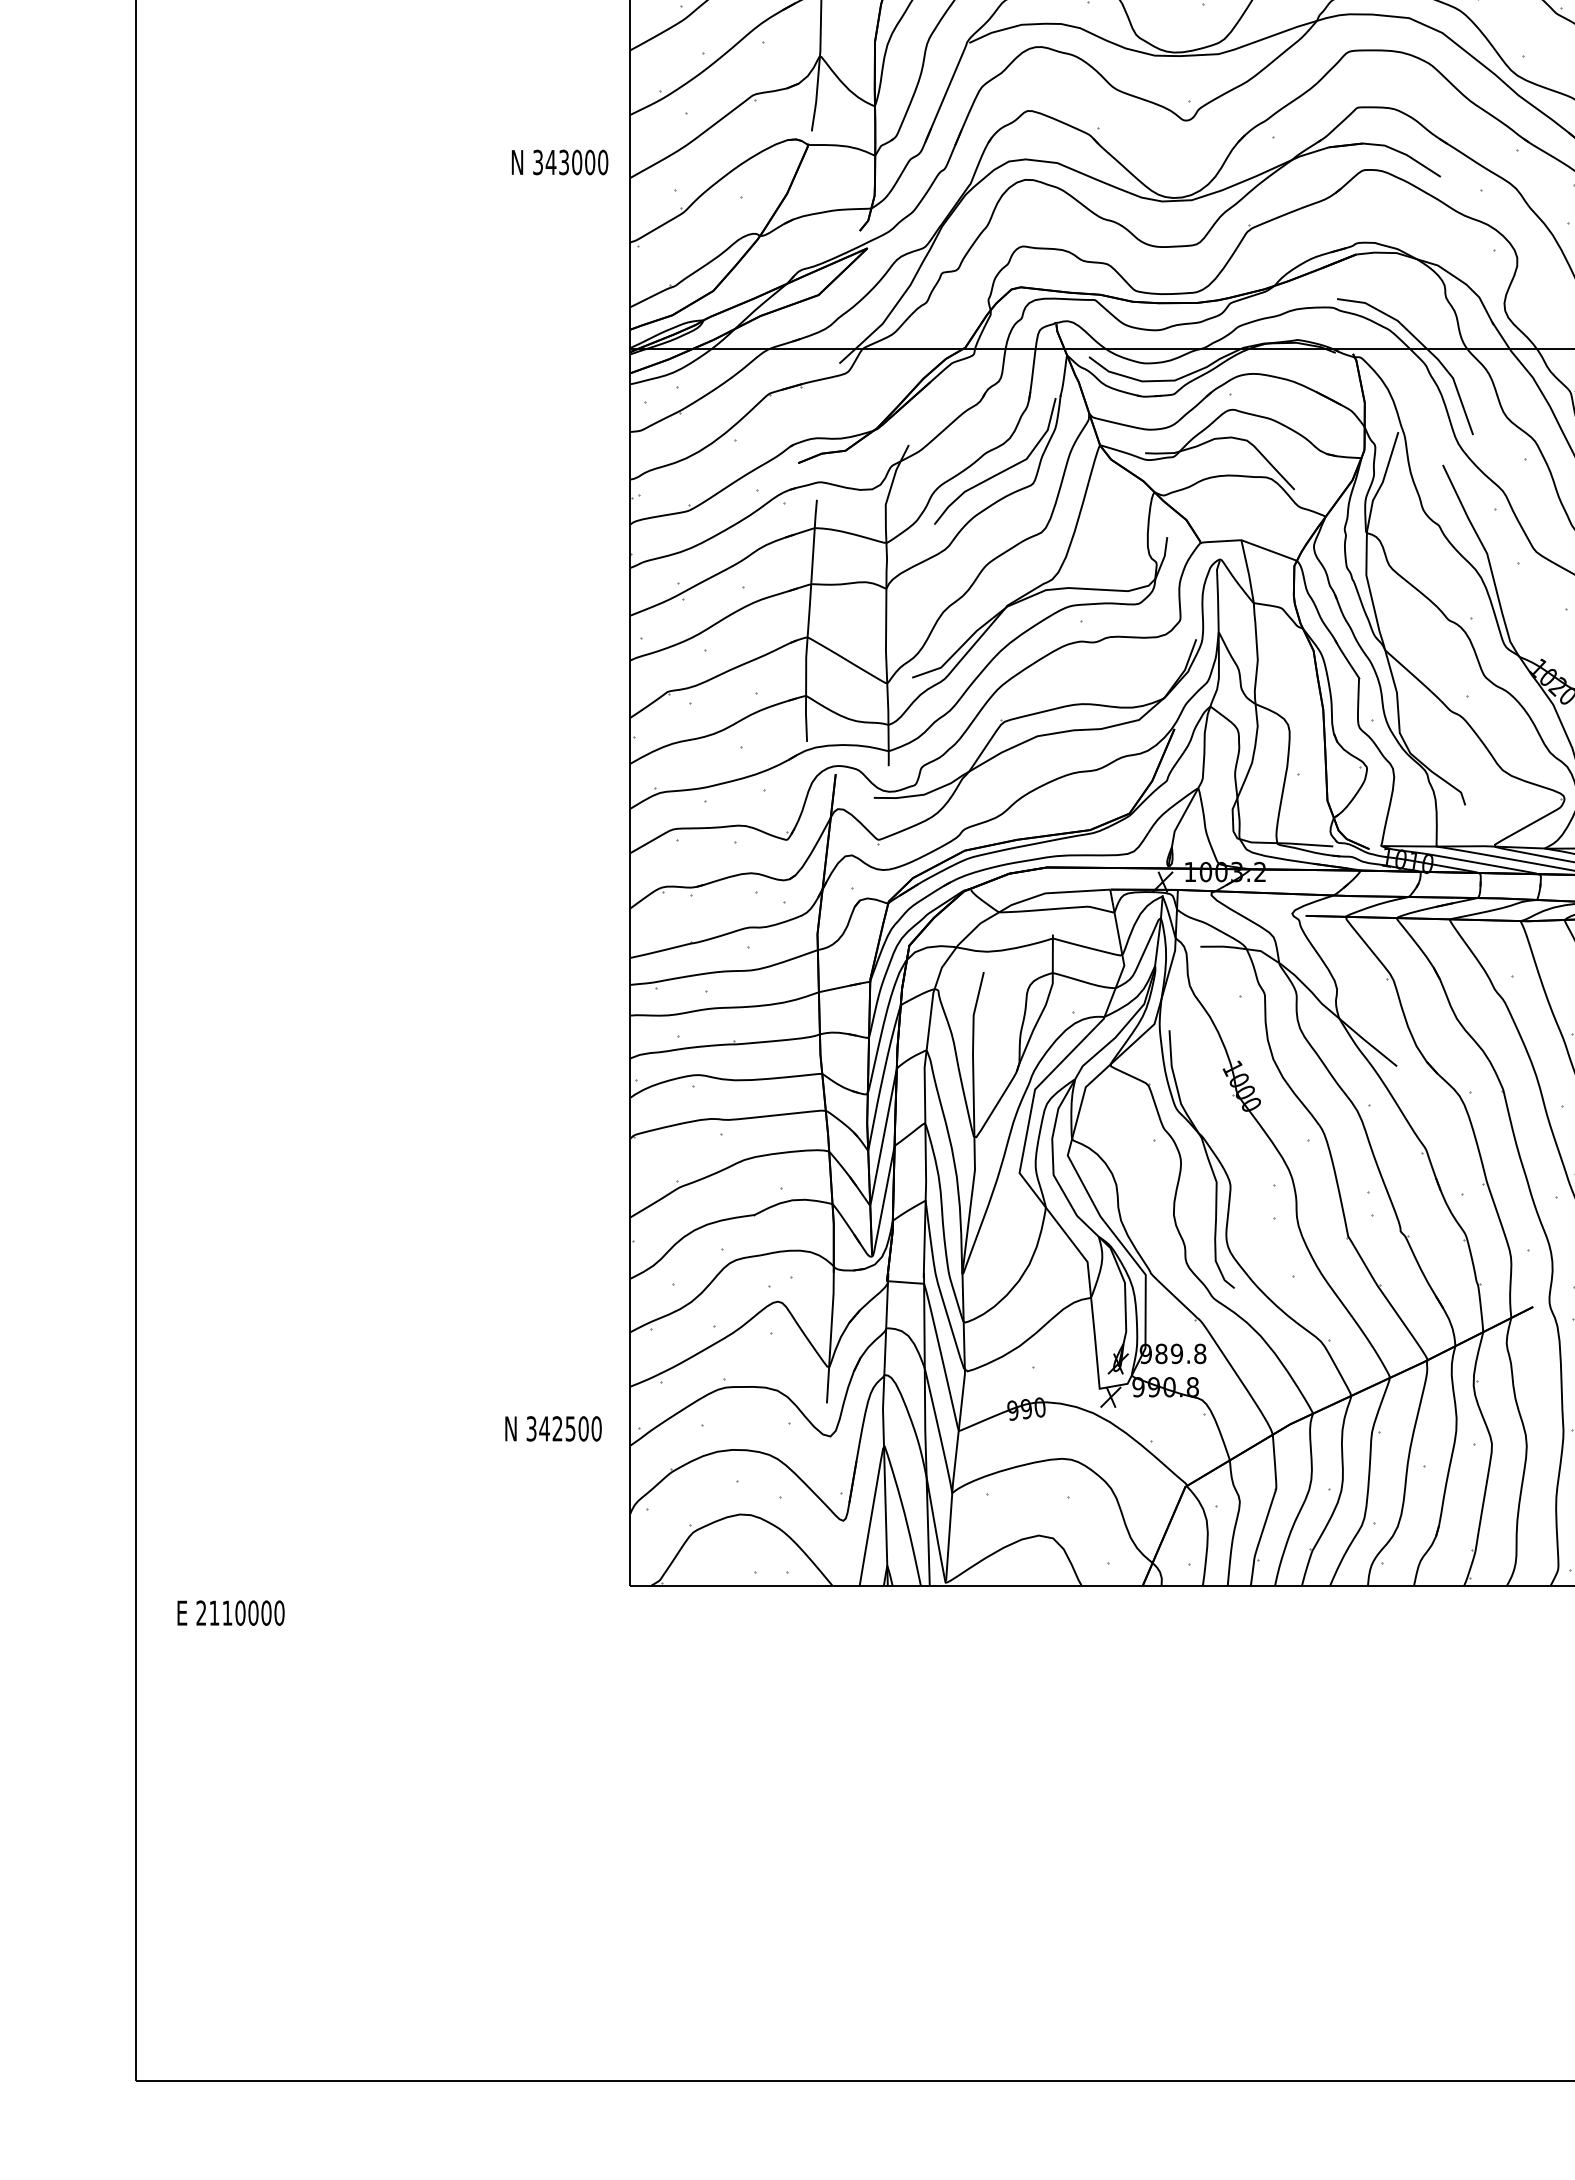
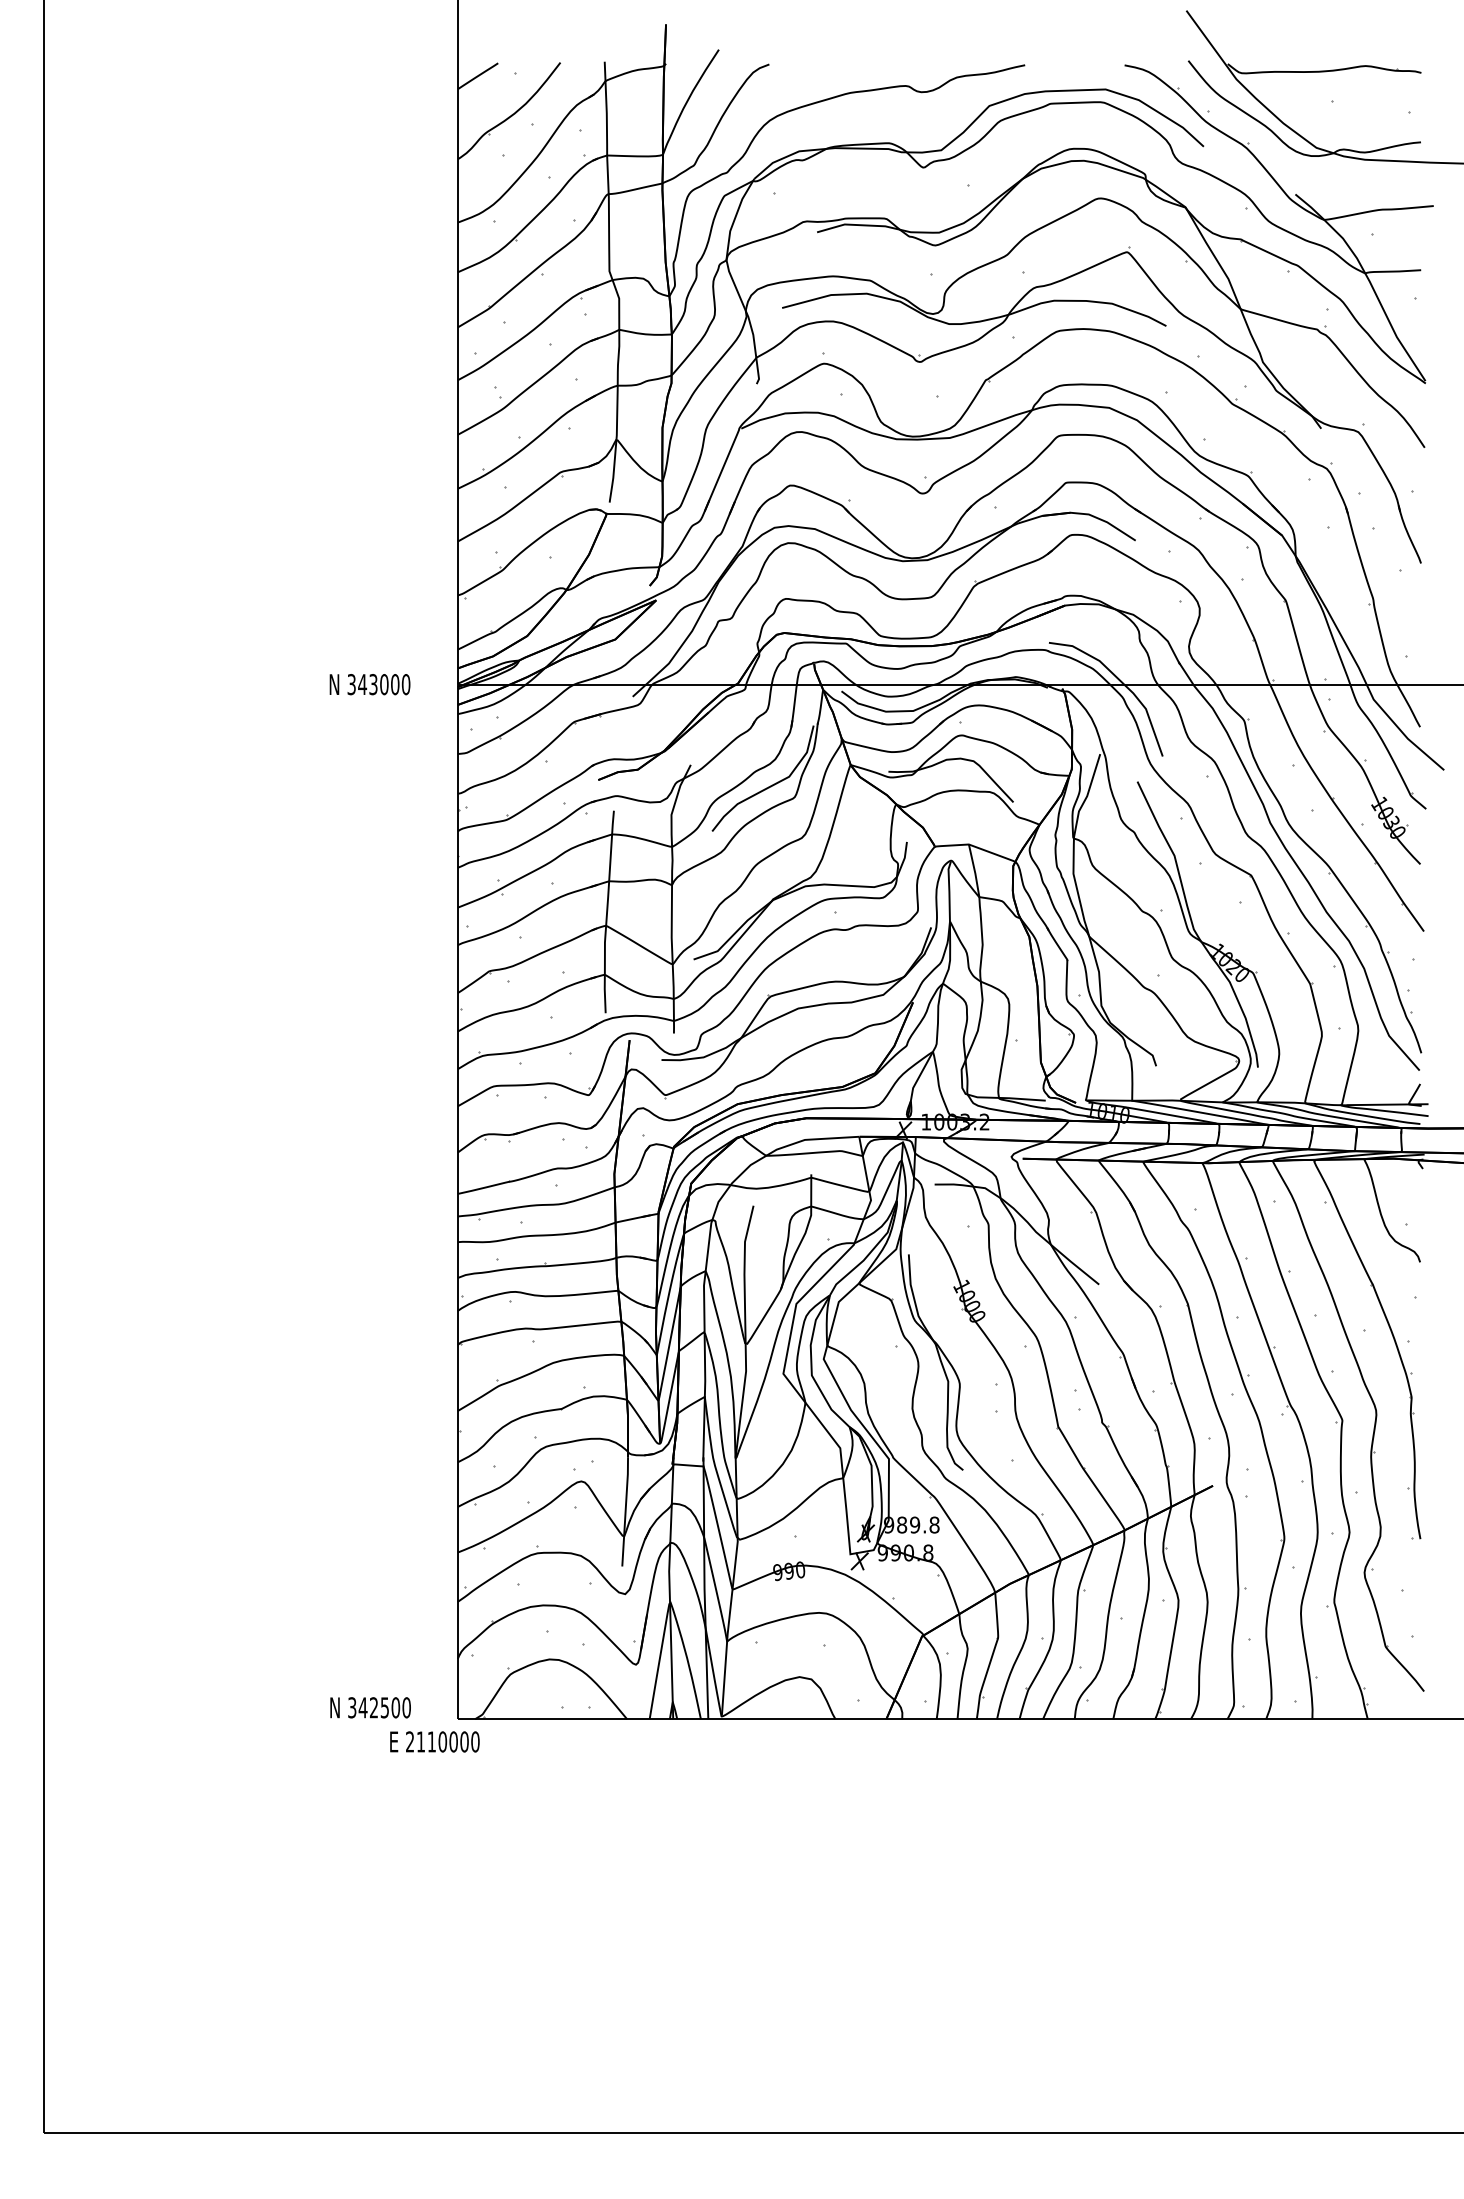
text: (559, 162) -> (369, 684), moved
text: (553, 1428) -> (370, 1707), moved
text: (230, 1612) -> (434, 1741), moved

